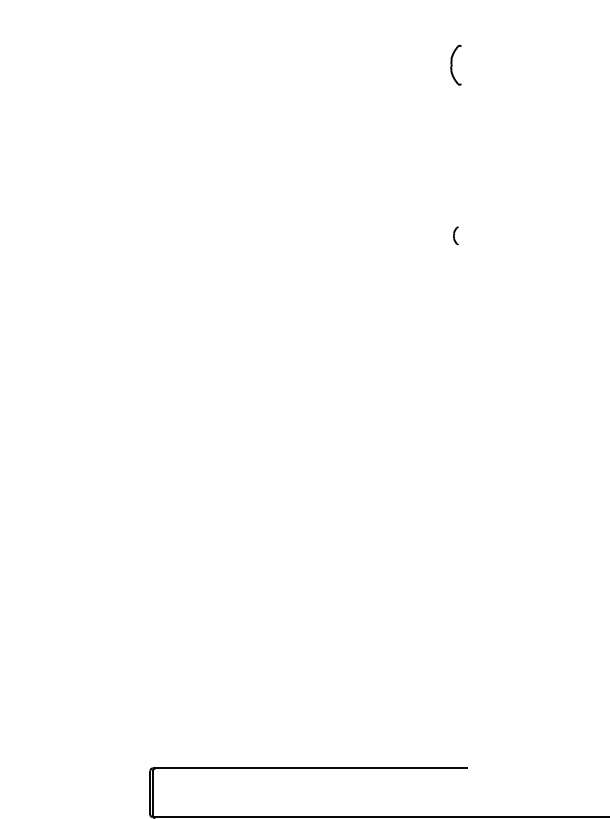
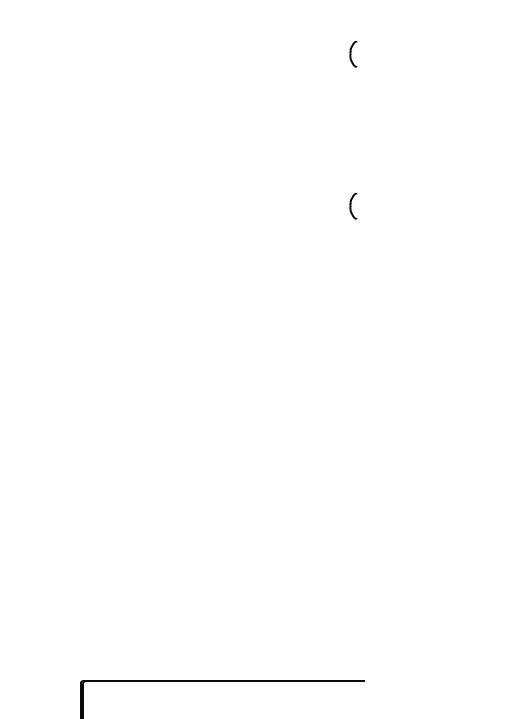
part: (455, 65) -> (352, 54), size x0.71
part: (455, 235) -> (352, 206), size x1.67

